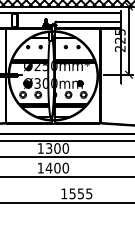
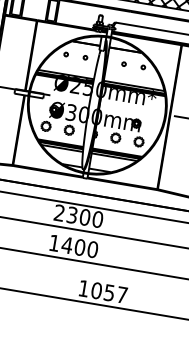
text: (40, 148) -> (59, 213), 1300 -> 2300
text: (80, 193) -> (108, 292), 1555 -> 1057

